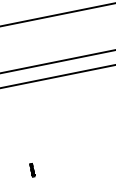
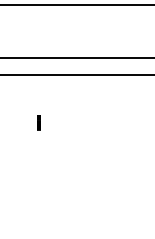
line: (32, 170) -> (38, 122), moved

